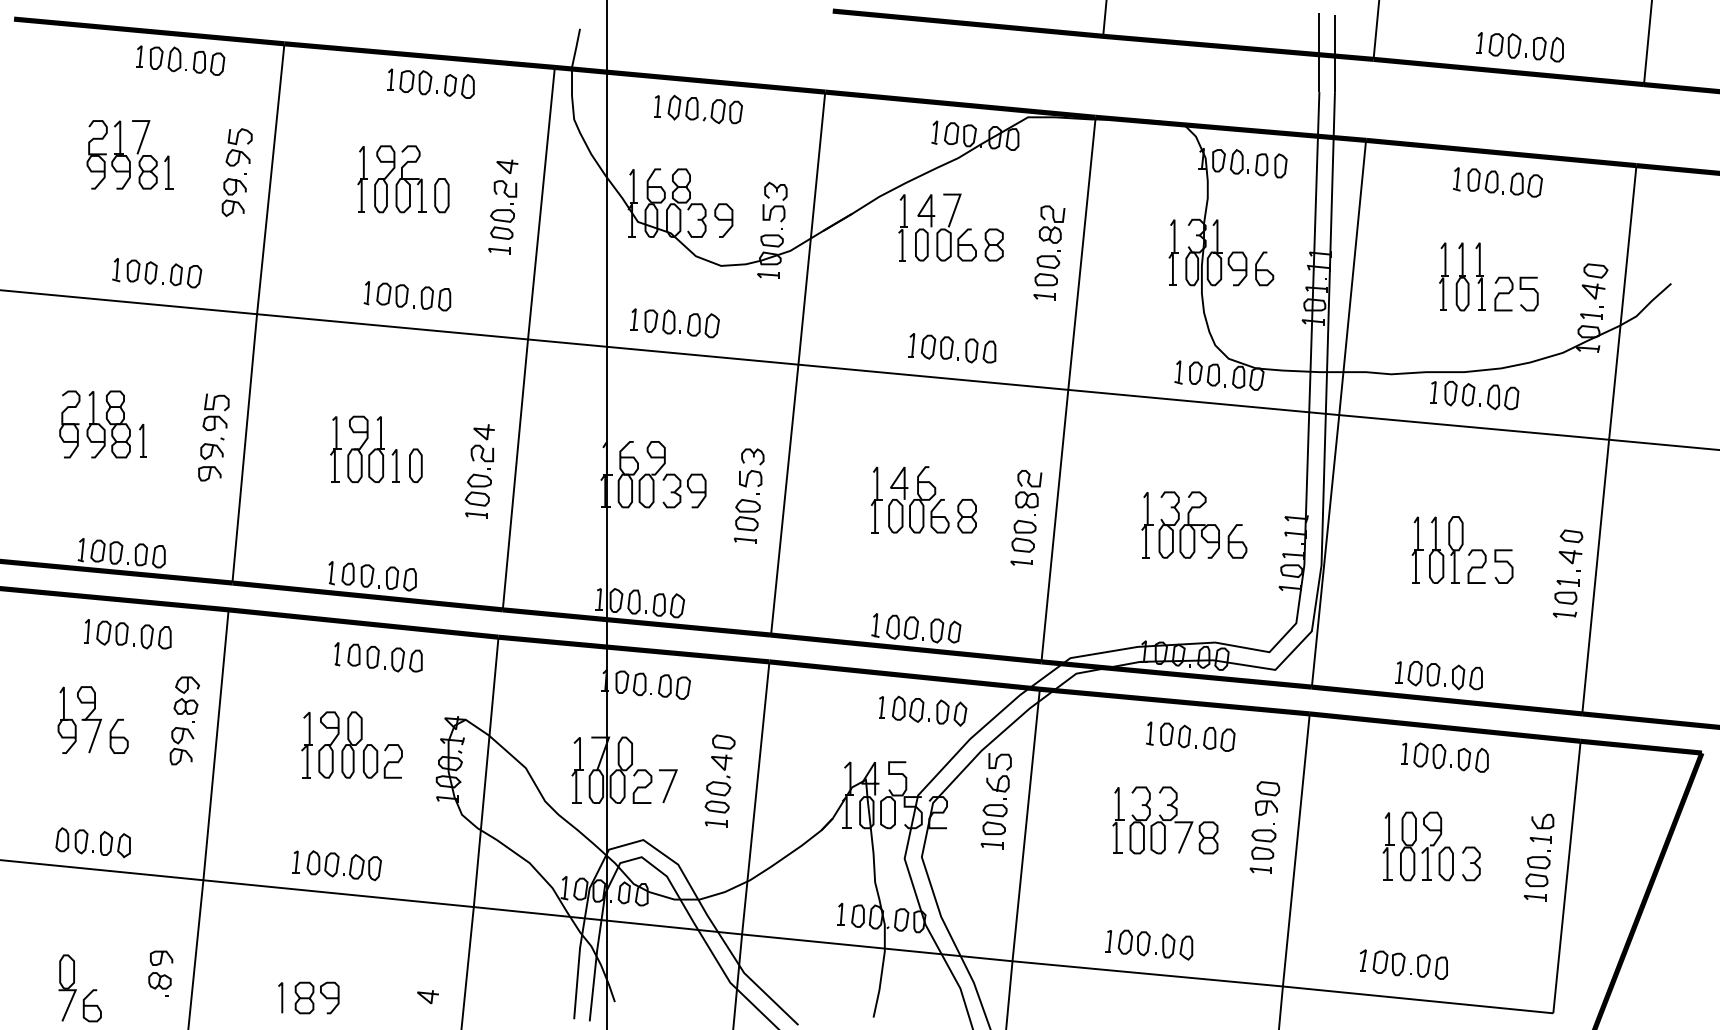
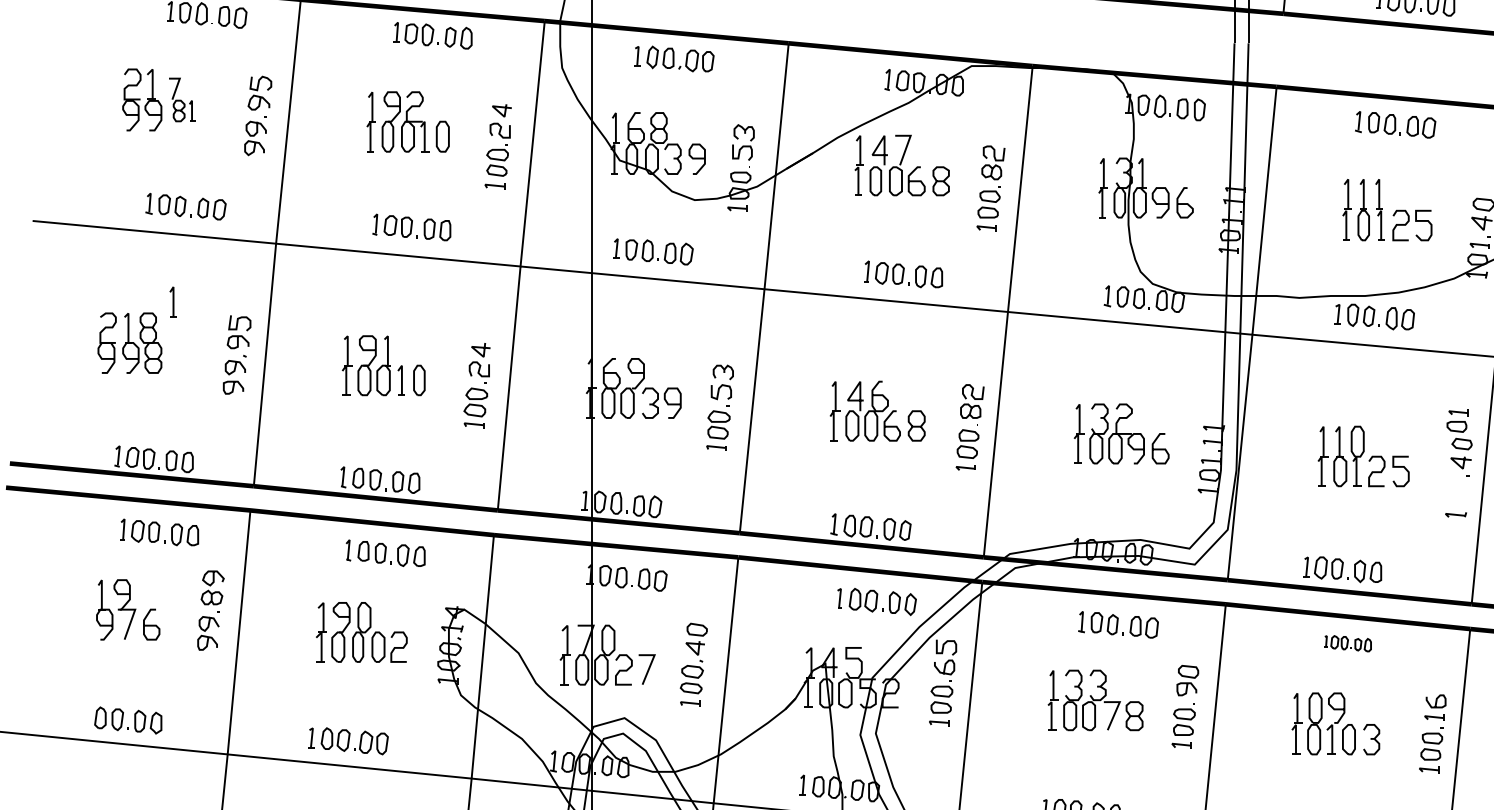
part: (152, 154) -> (181, 99), size x0.7
part: (142, 440) -> (172, 301), moved
part: (1566, 591) -> (1457, 420), moved
part: (1444, 757) -> (1347, 643), size x0.6

